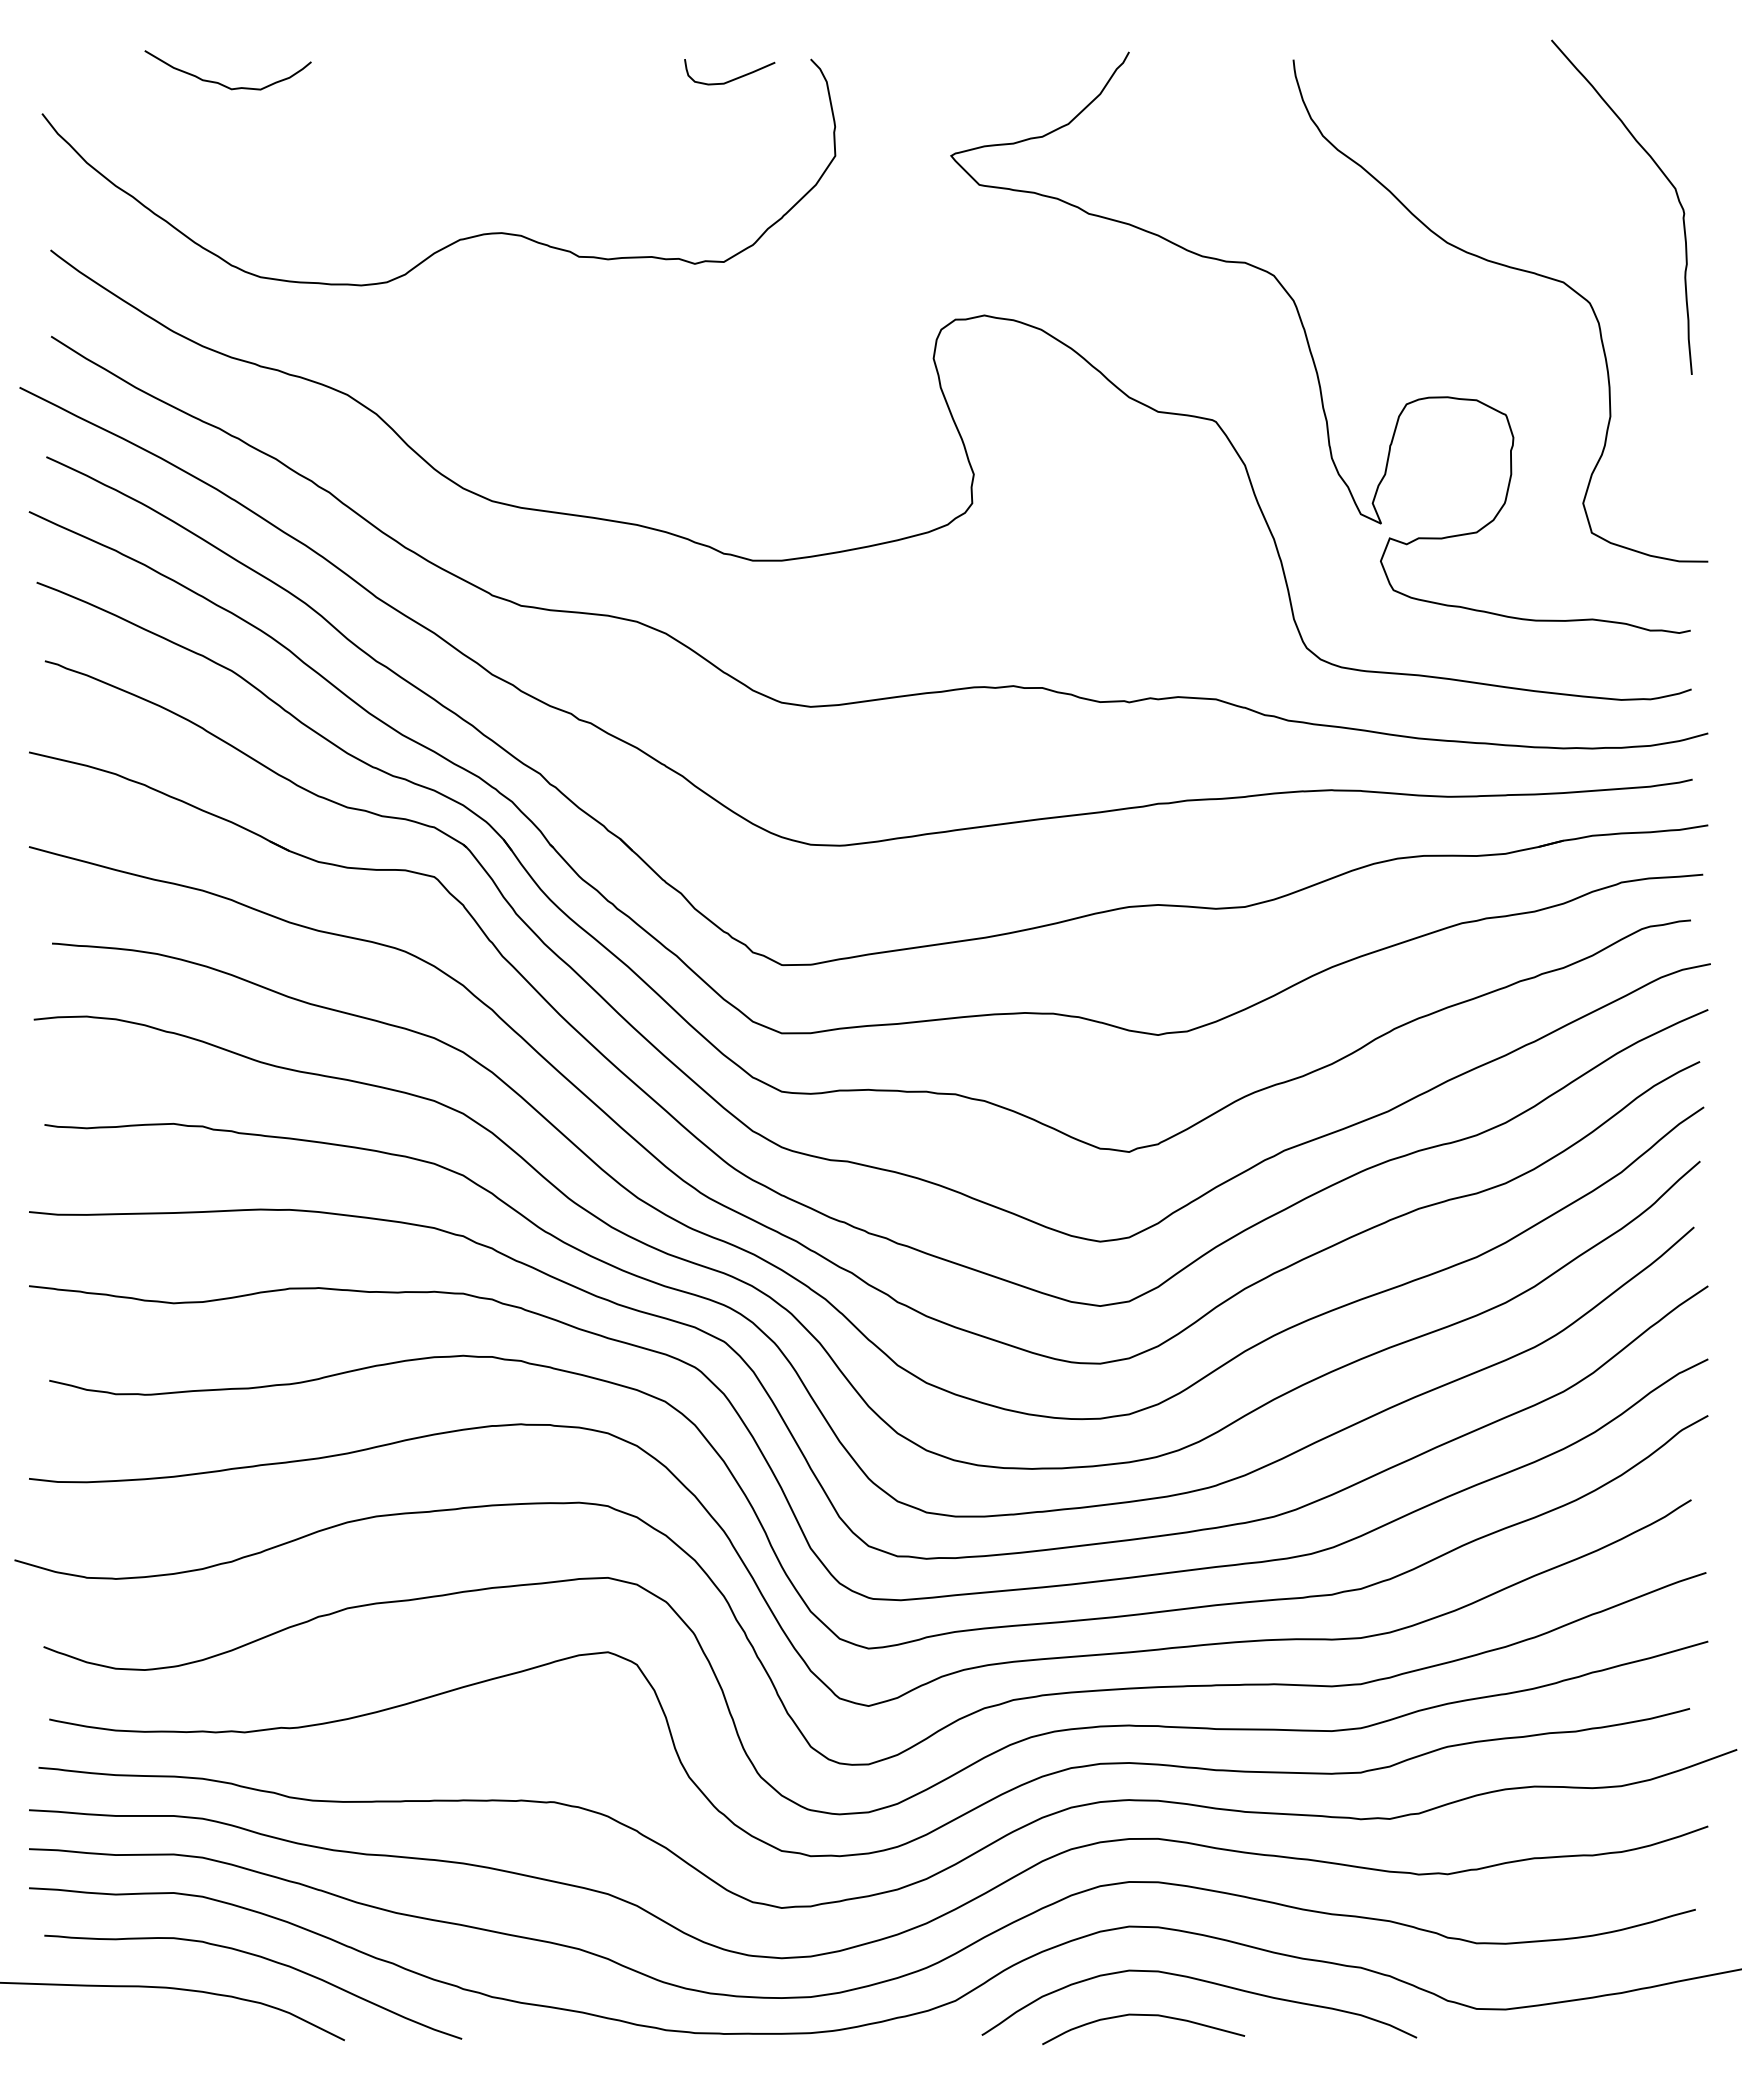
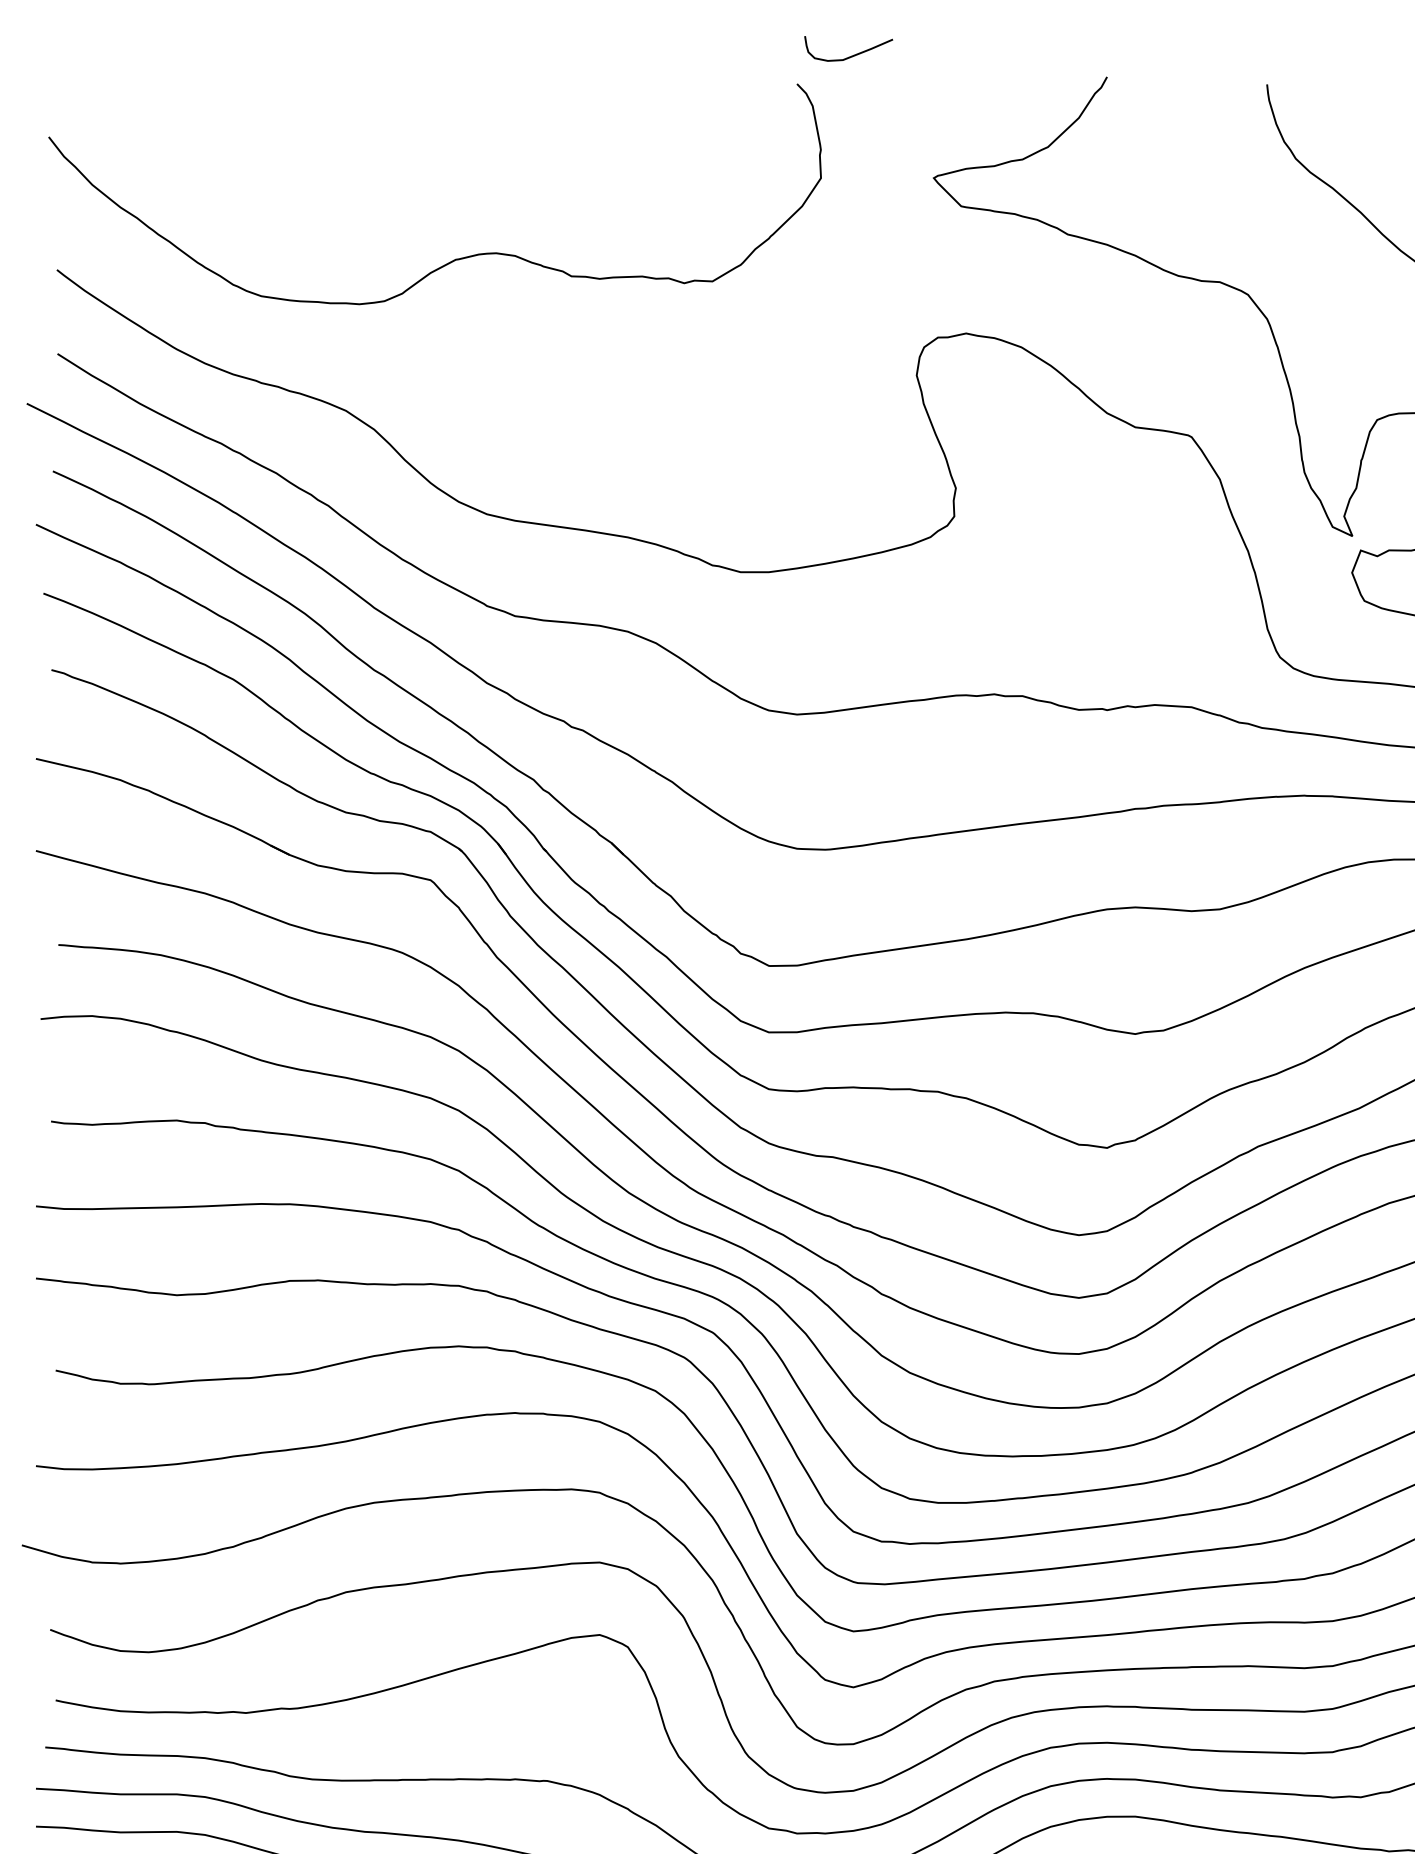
curve: (733, 78) -> (852, 55), moved
curve: (221, 83) -> (223, 107), removed

